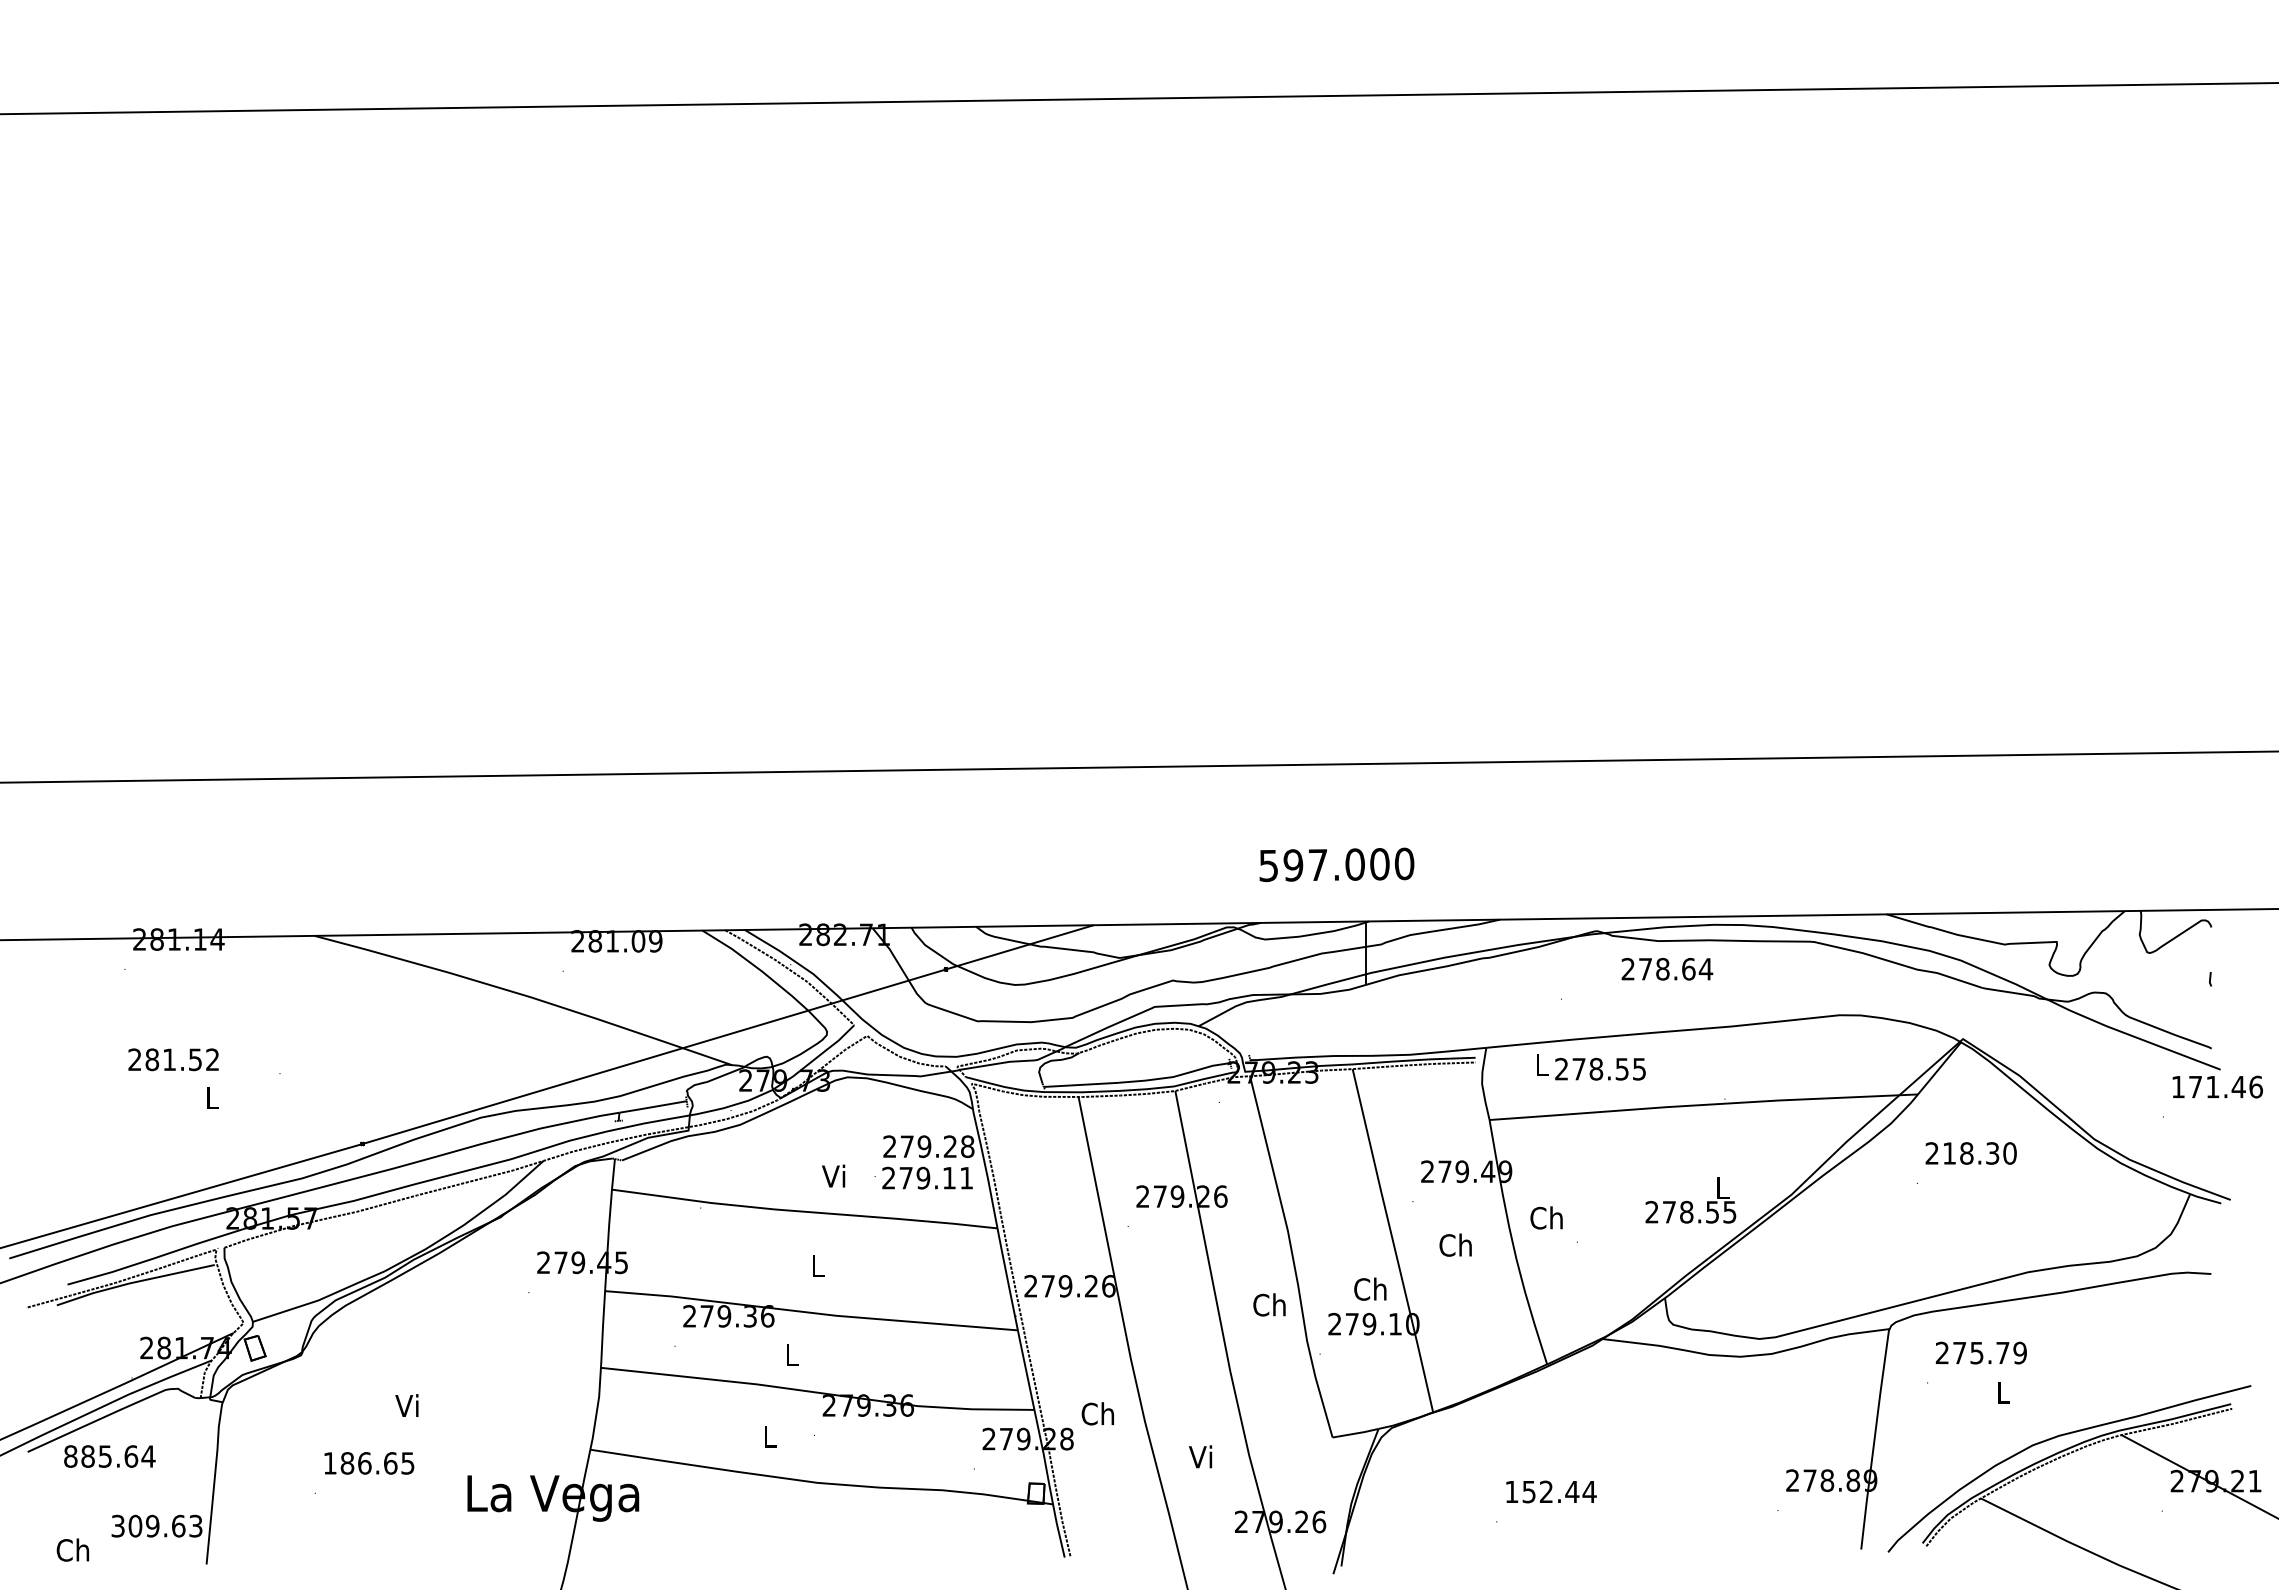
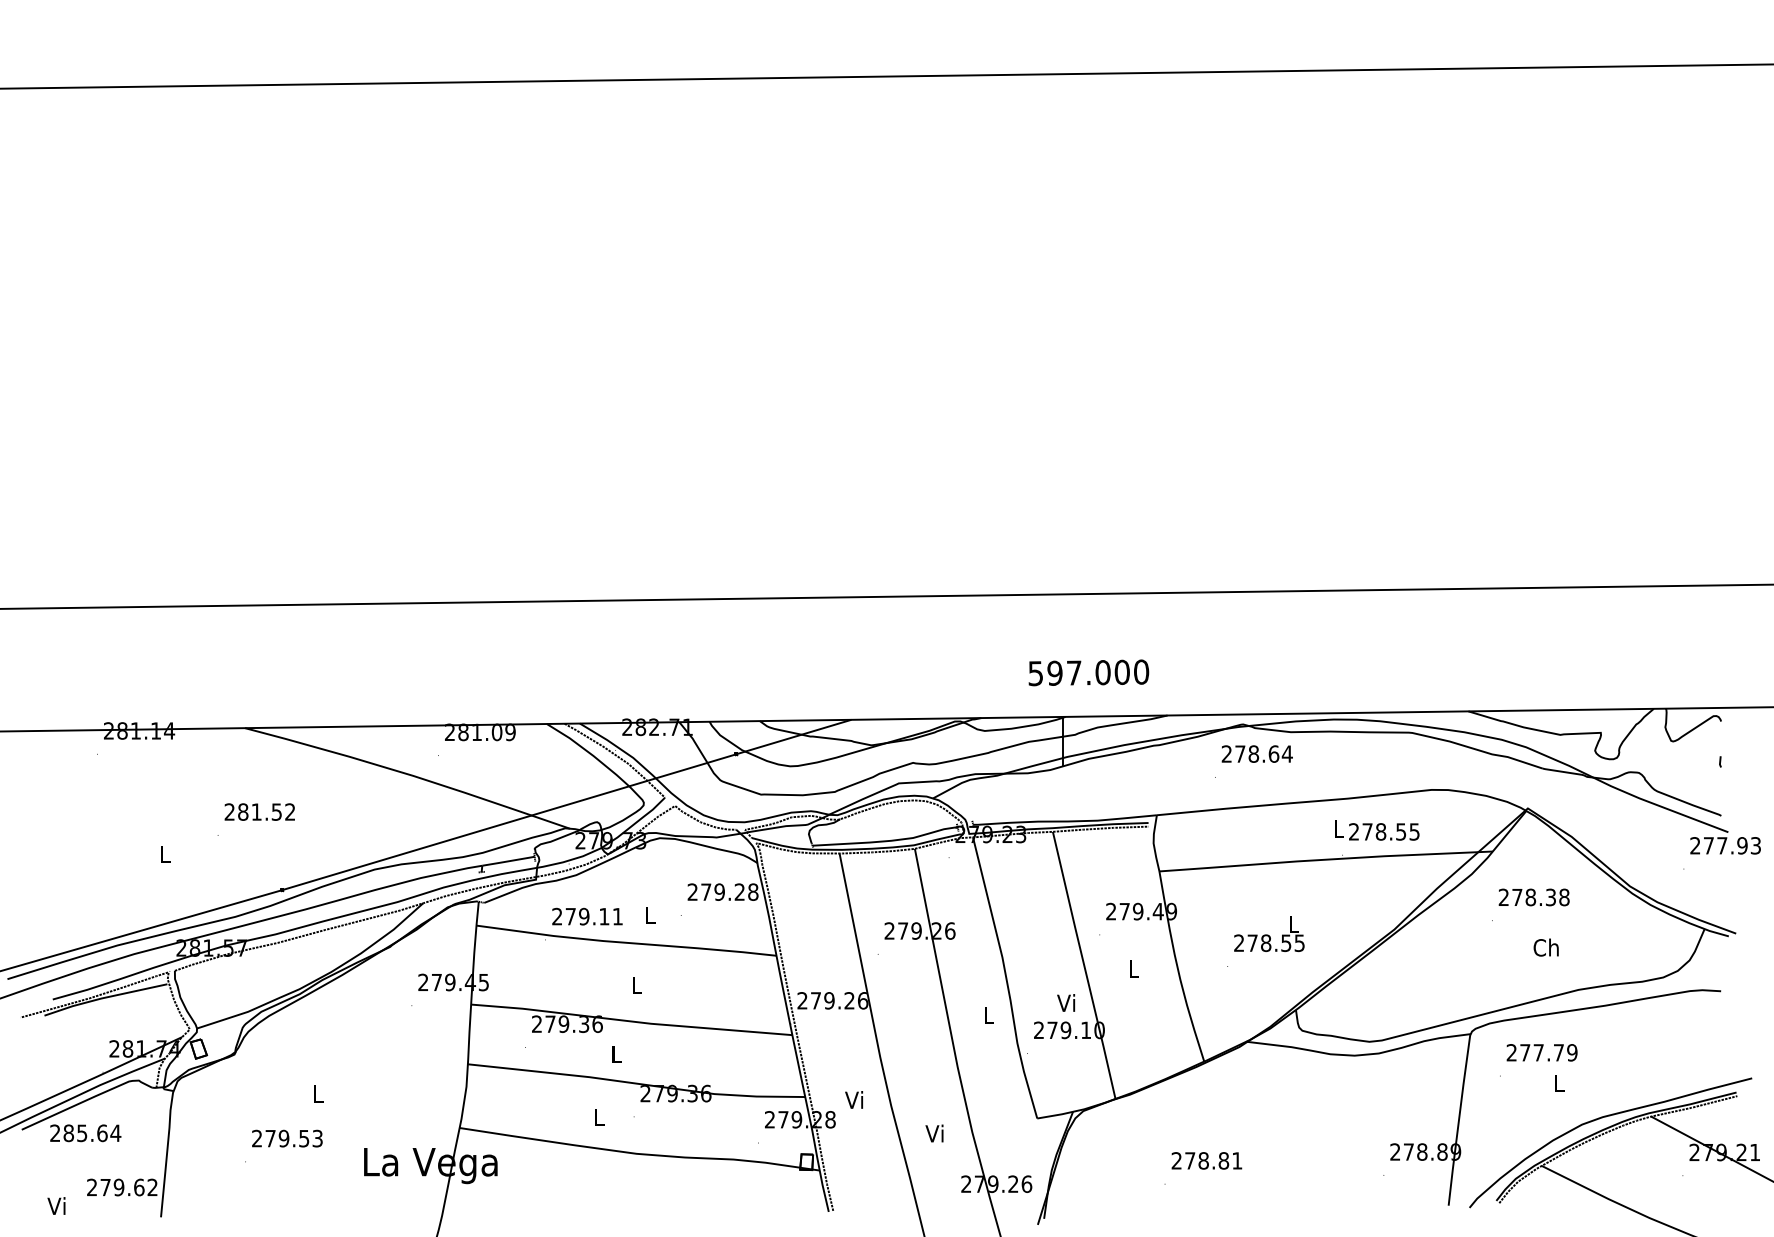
text: (1336, 864) -> (1088, 672), moved
text: (1667, 969) -> (1257, 754), moved
text: (173, 1059) -> (259, 811), moved
text: (1591, 1067) -> (1377, 830), moved
text: (2216, 1086) -> (1725, 845), 171.46 -> 277.93
text: (1979, 1153) -> (1540, 897), 218.30 -> 278.38
text: (833, 1175) -> (648, 914), Vi -> L
text: (927, 1177) -> (587, 916), moved
text: (1690, 1200) -> (1269, 934), moved
text: (1546, 1217) -> (1546, 947), moved
text: (1455, 1244) -> (1132, 968), Ch -> L
text: (1370, 1288) -> (1066, 1002), Ch -> Vi
text: (1269, 1304) -> (988, 1014), Ch -> L
text: (1976, 1353) -> (1538, 1053), 275.79 -> 277.79
text: (406, 1405) -> (316, 1093), Vi -> L
text: (1097, 1413) -> (854, 1099), Ch -> Vi
text: (70, 1456) -> (55, 1133), 885.64 -> 285.64
text: (368, 1463) -> (287, 1138), 186.65 -> 279.53
text: (1550, 1491) -> (1206, 1160), 152.44 -> 278.81
text: (156, 1525) -> (122, 1186), 309.63 -> 279.62
text: (72, 1549) -> (56, 1205), Ch -> Vi

